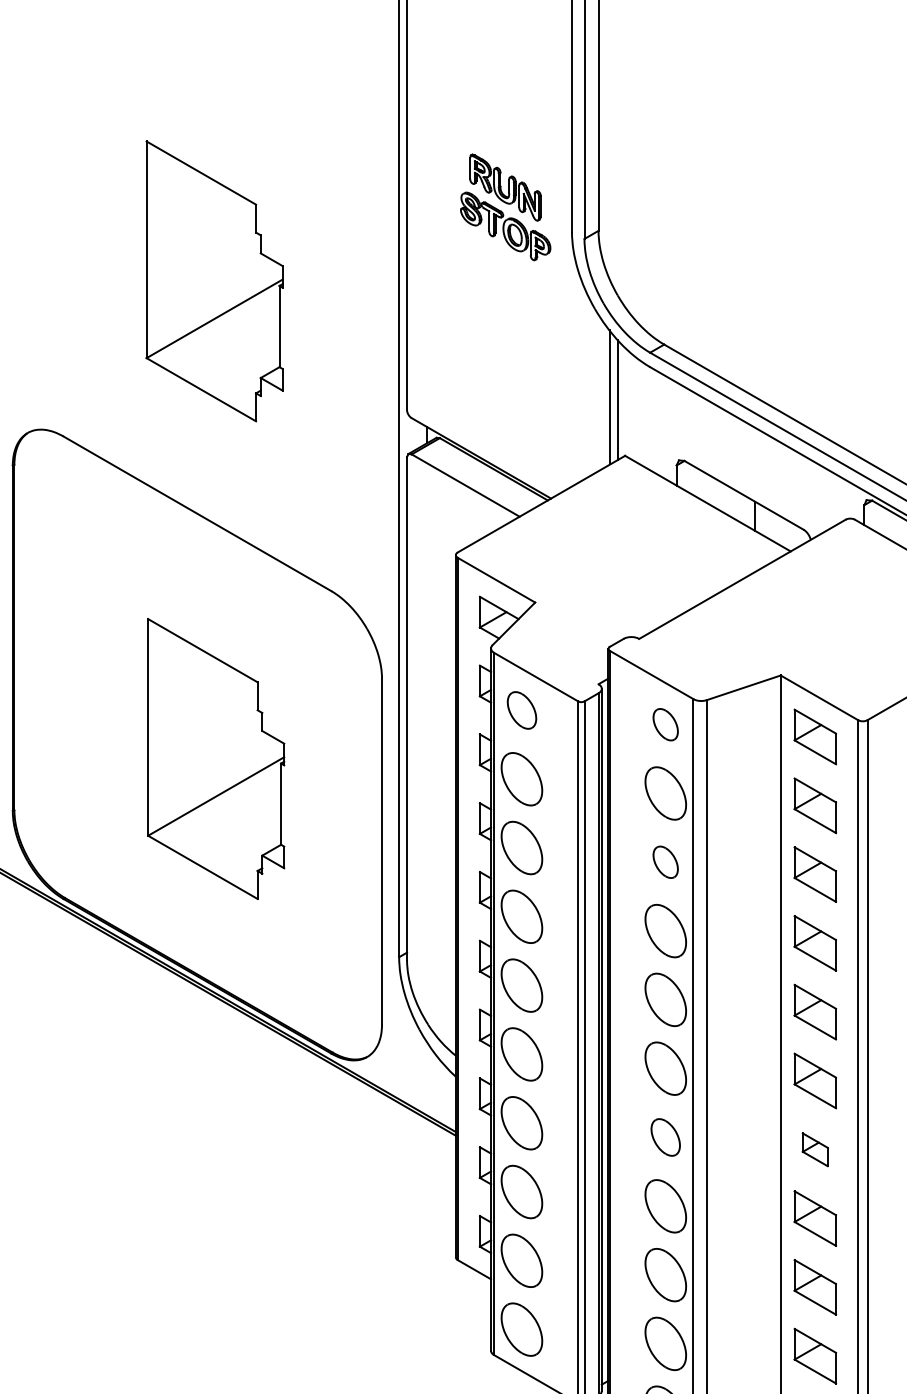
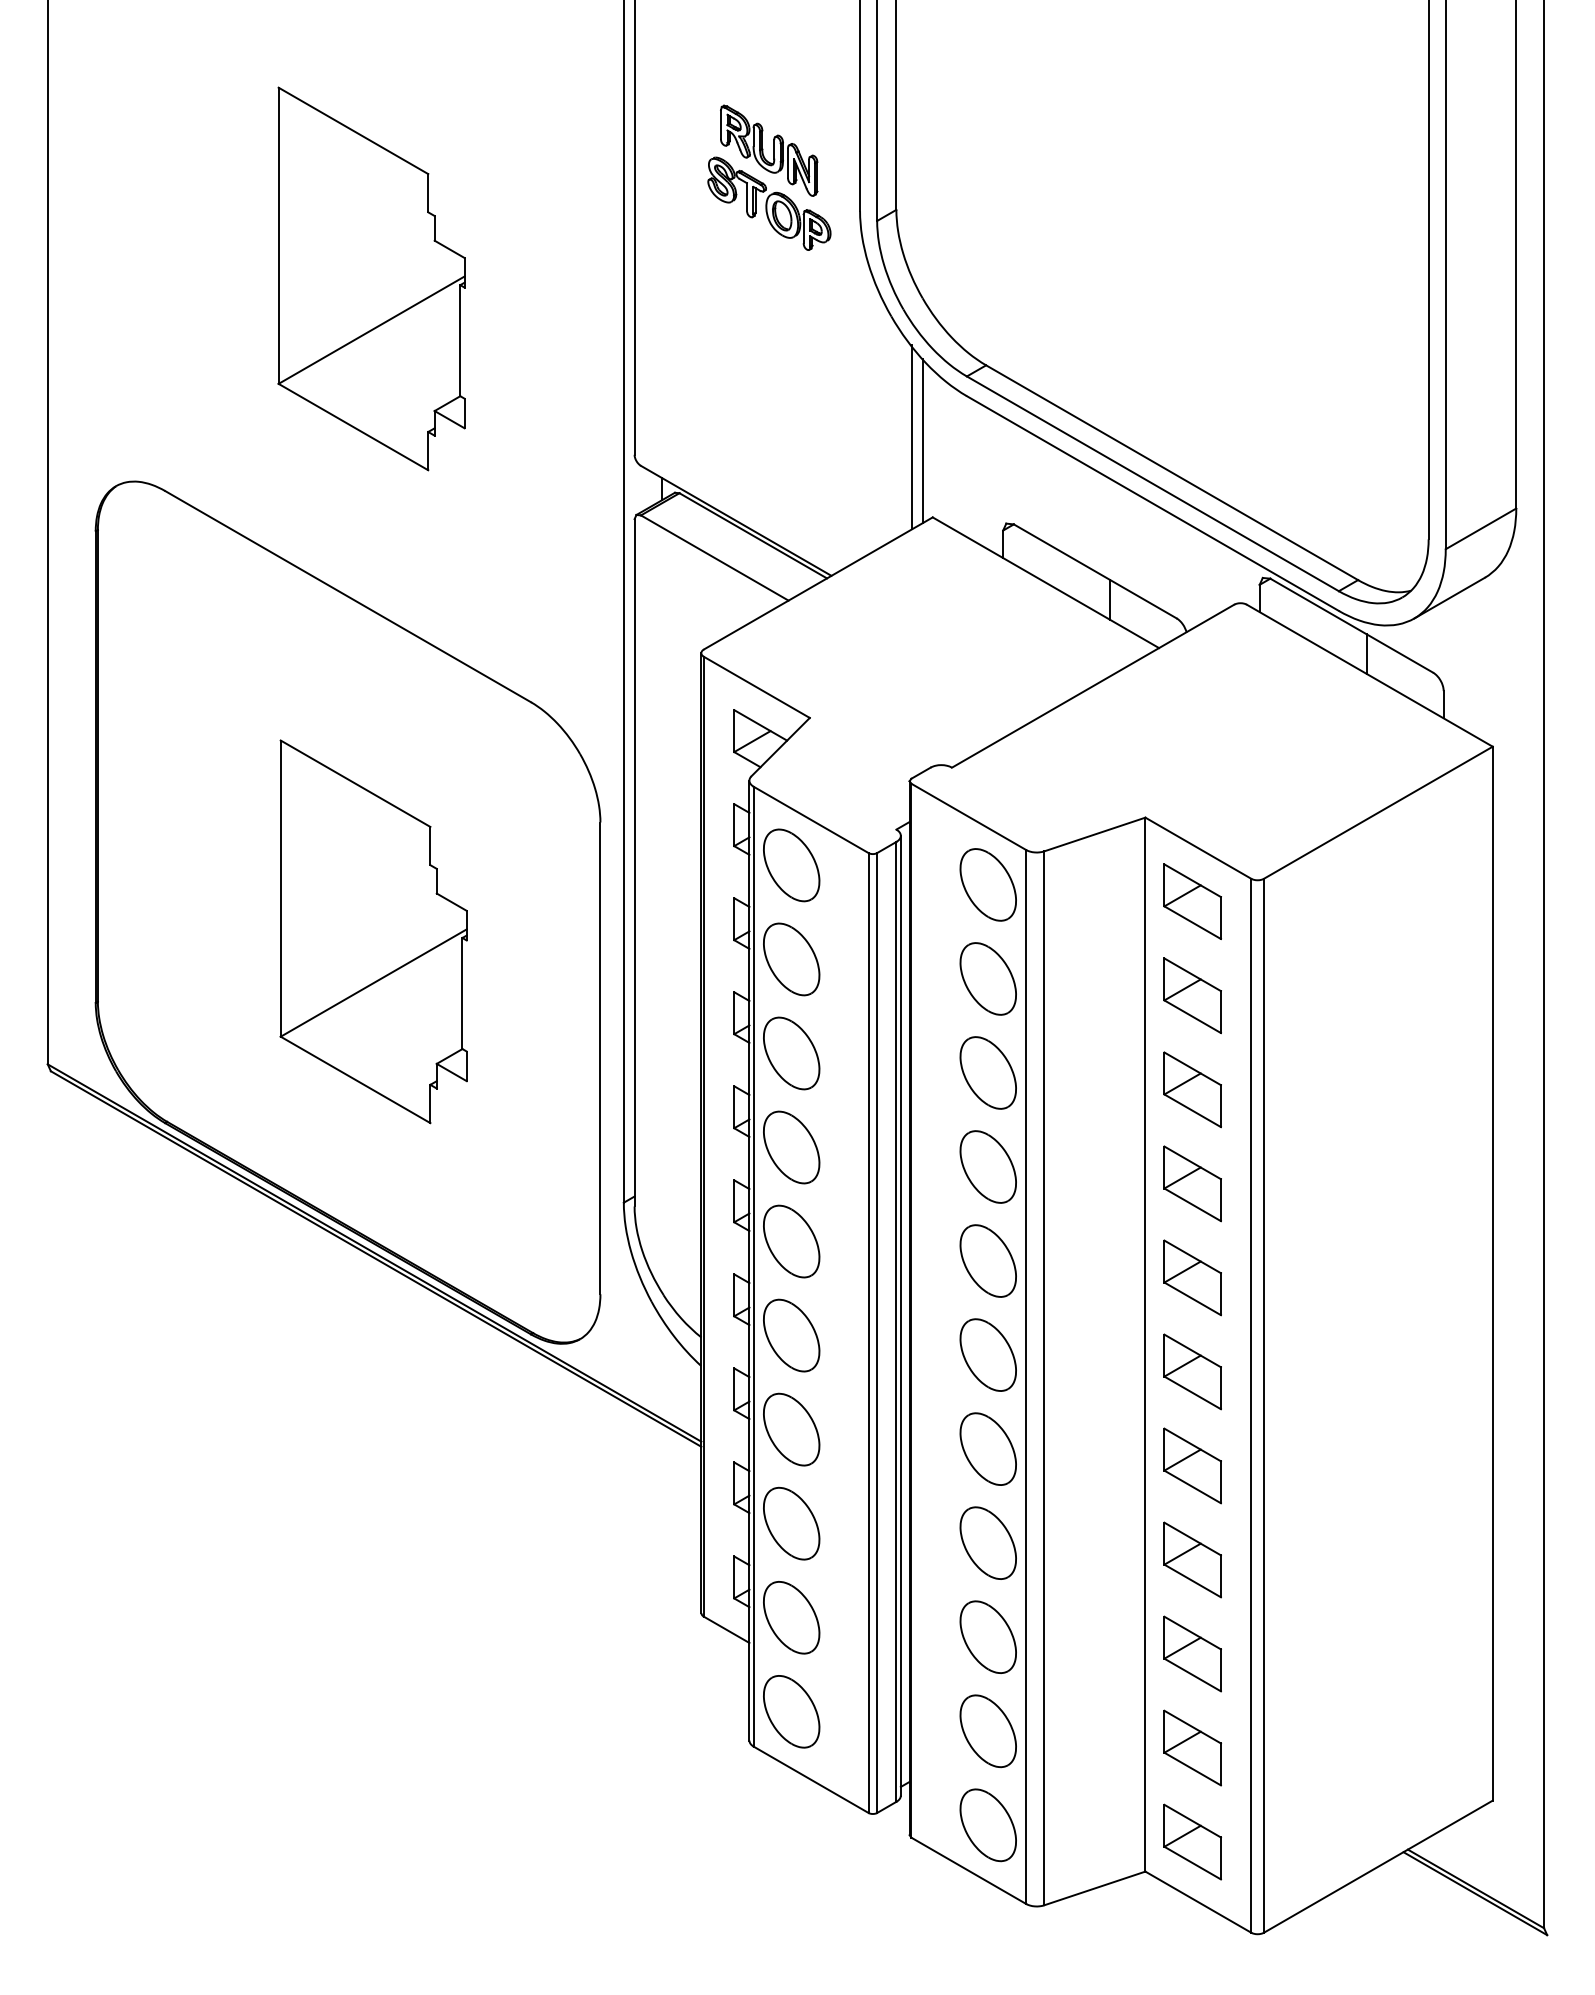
part: (521, 710) -> (791, 865), size x1.43
part: (665, 724) -> (987, 884), size x1.67
part: (665, 861) -> (987, 1072), size x1.67
part: (665, 1137) -> (987, 1448), size x1.43
part: (815, 1149) -> (1192, 1465), size x1.67

